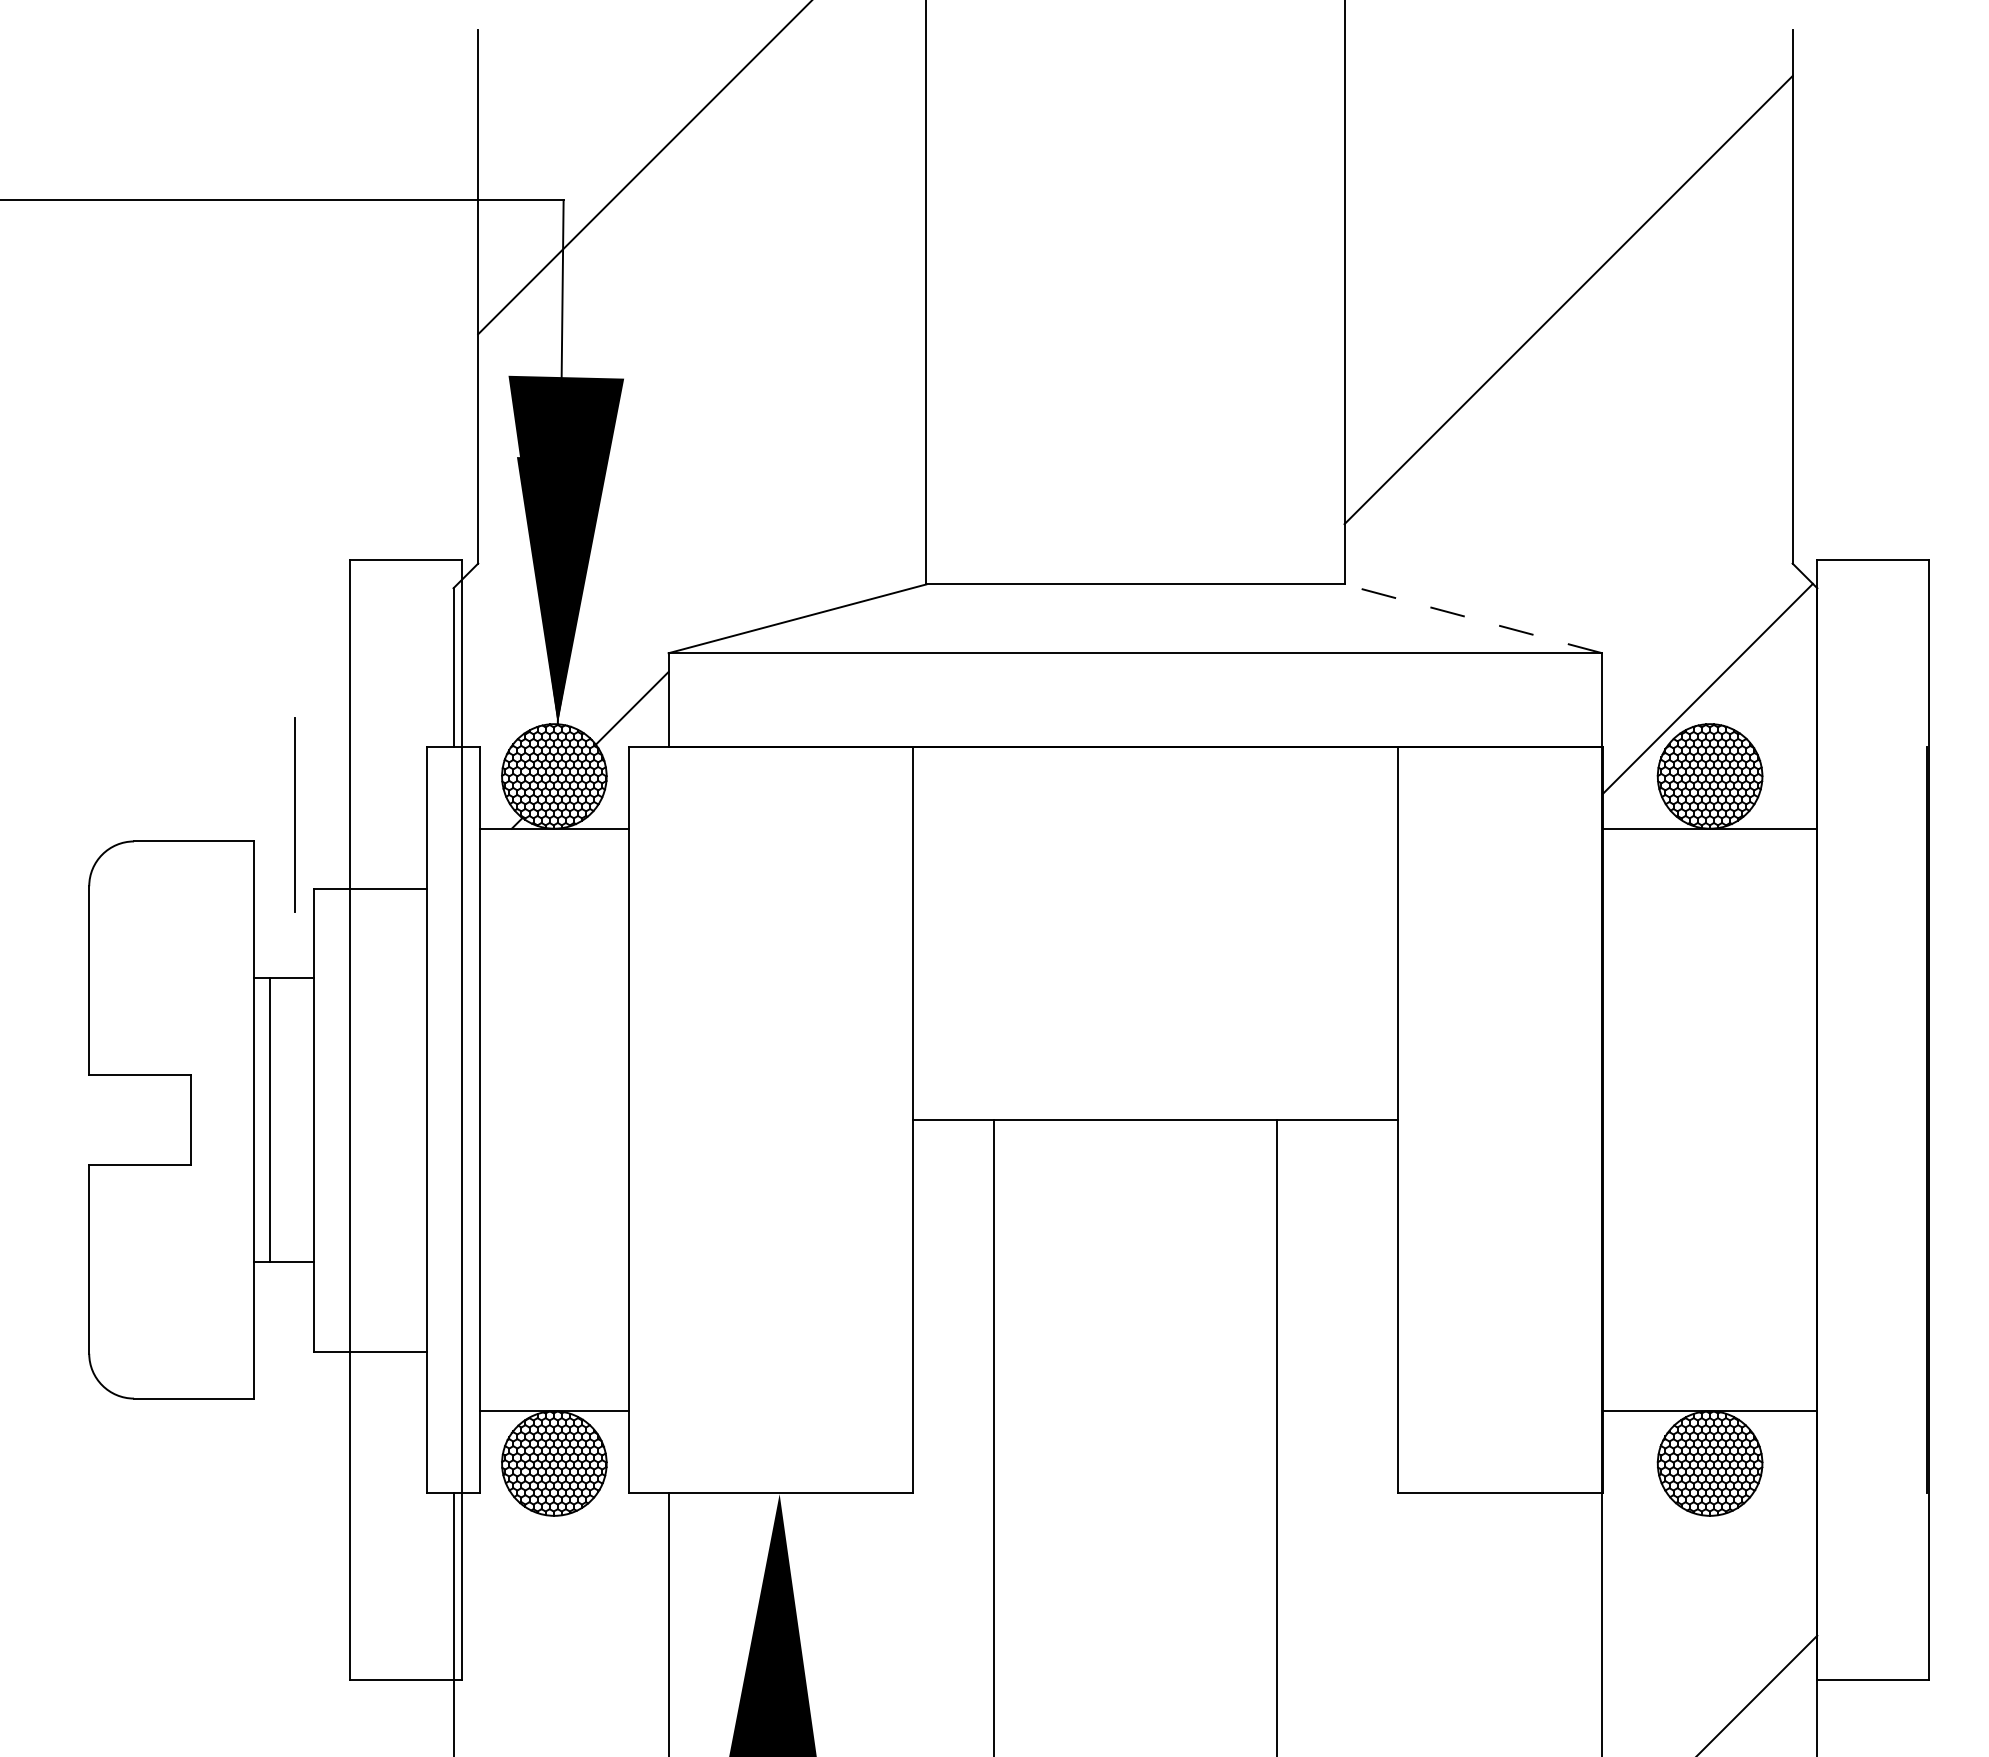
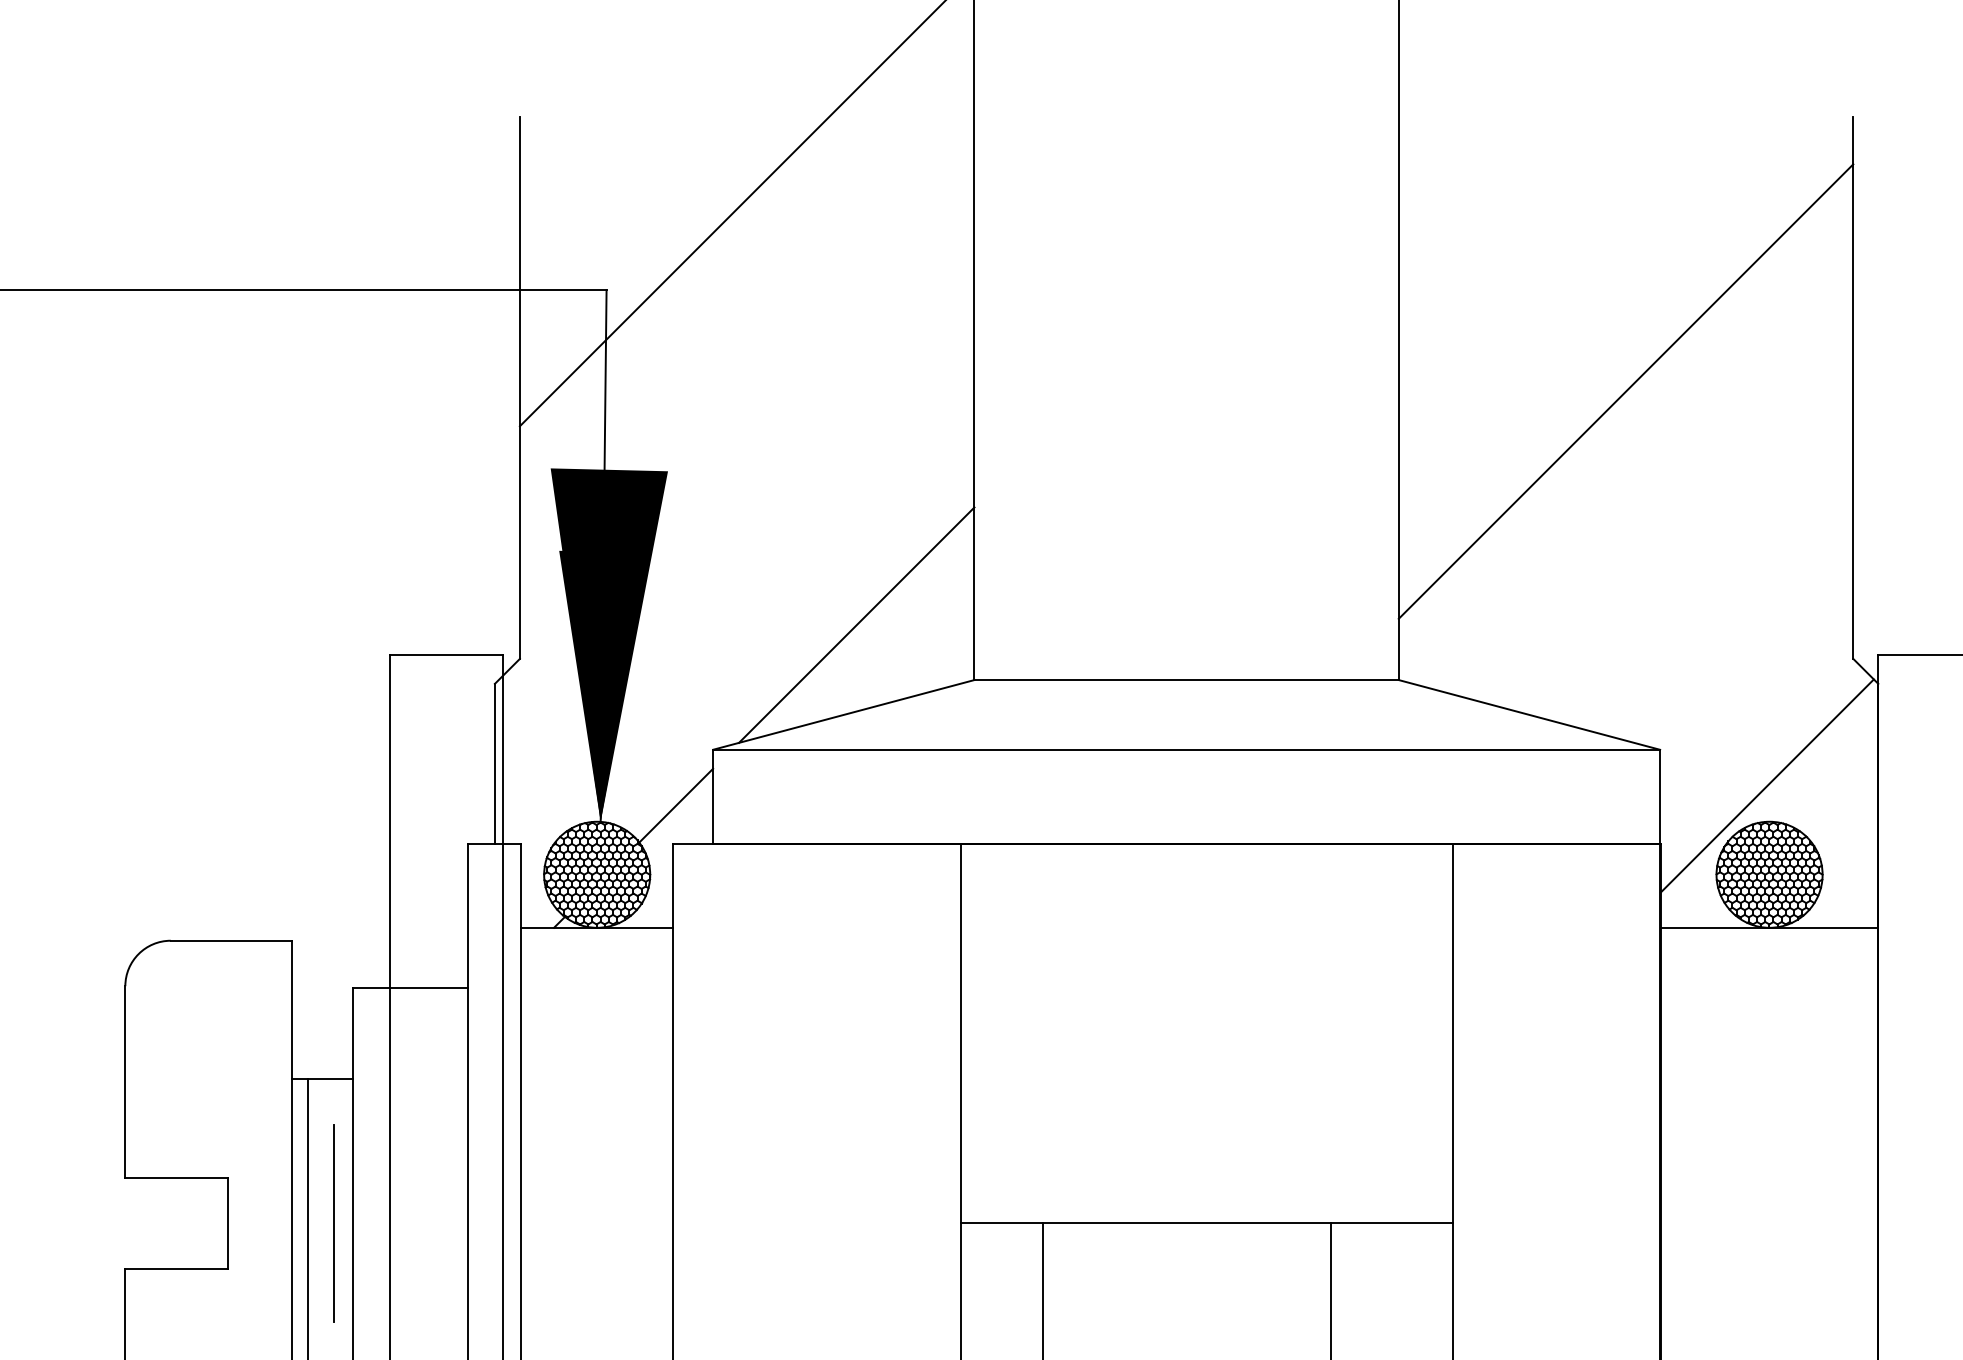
line: (810, 530) -> (857, 625), added
line: (1472, 618) -> (1528, 714), dashed -> solid
line: (294, 814) -> (333, 1222), moved

